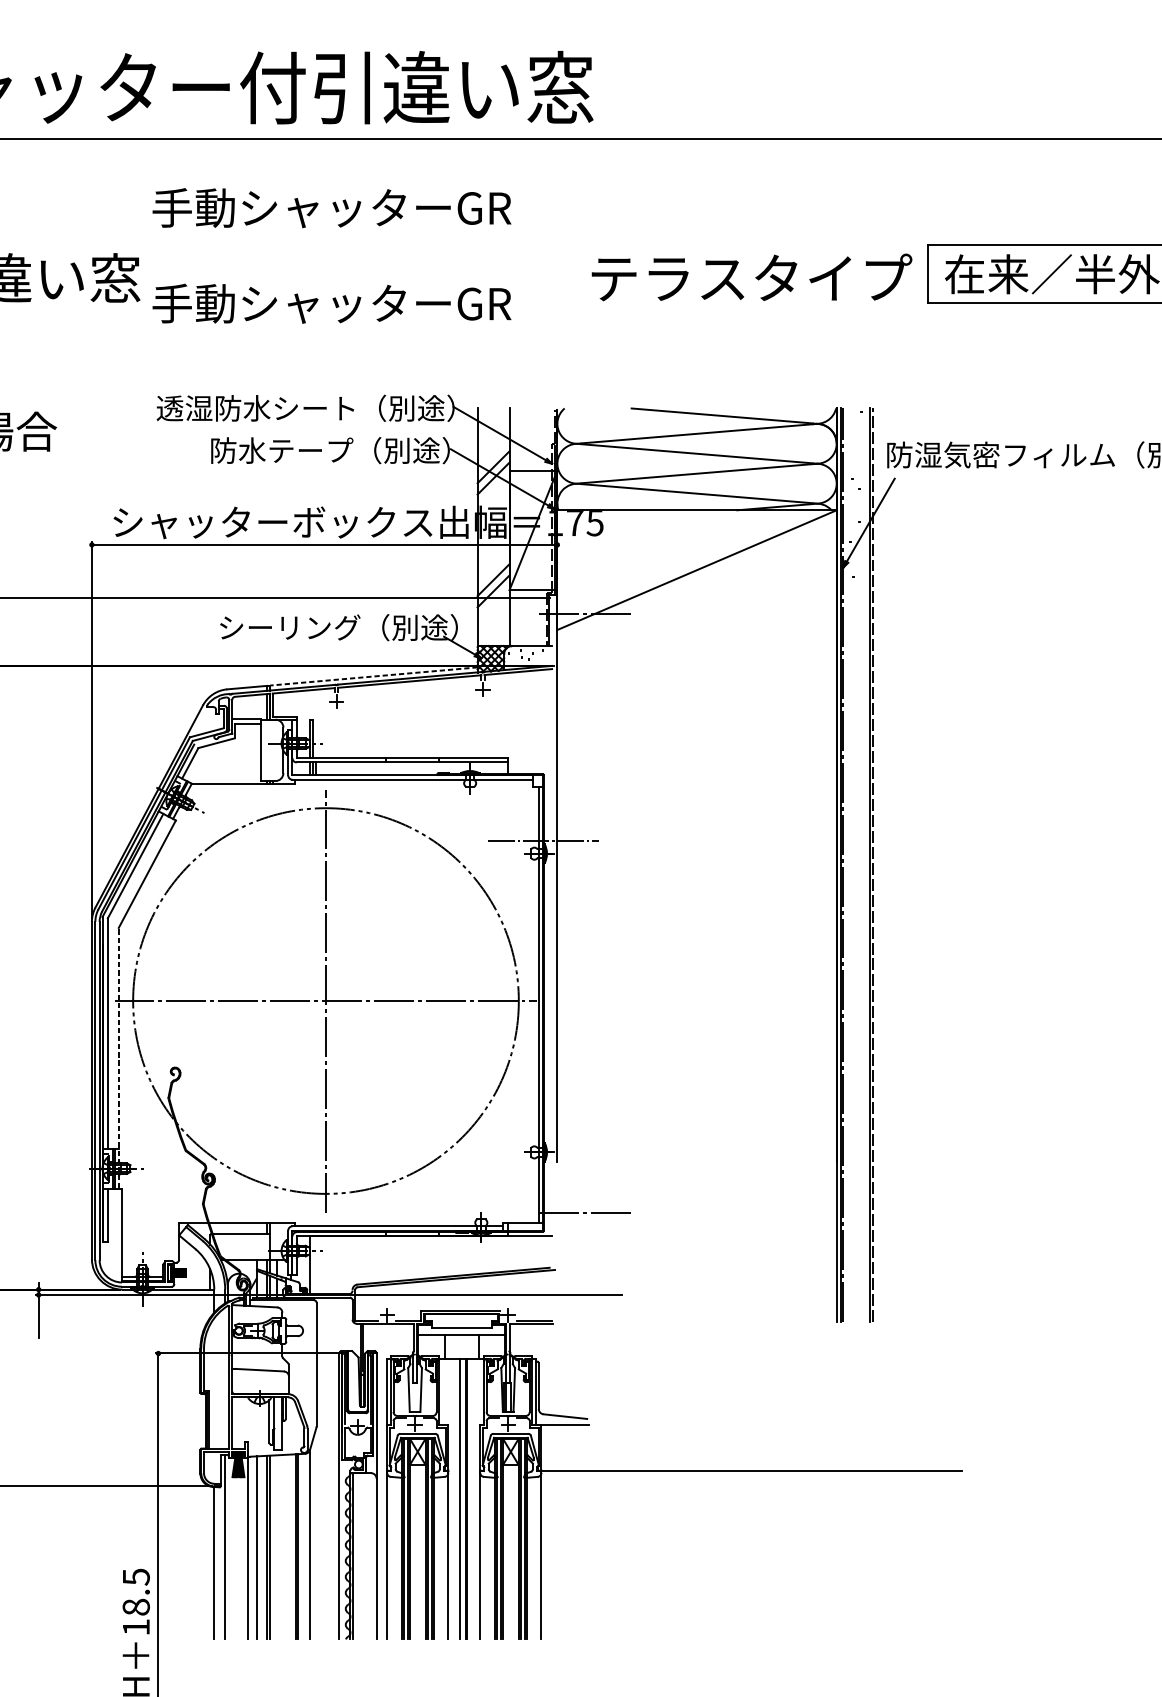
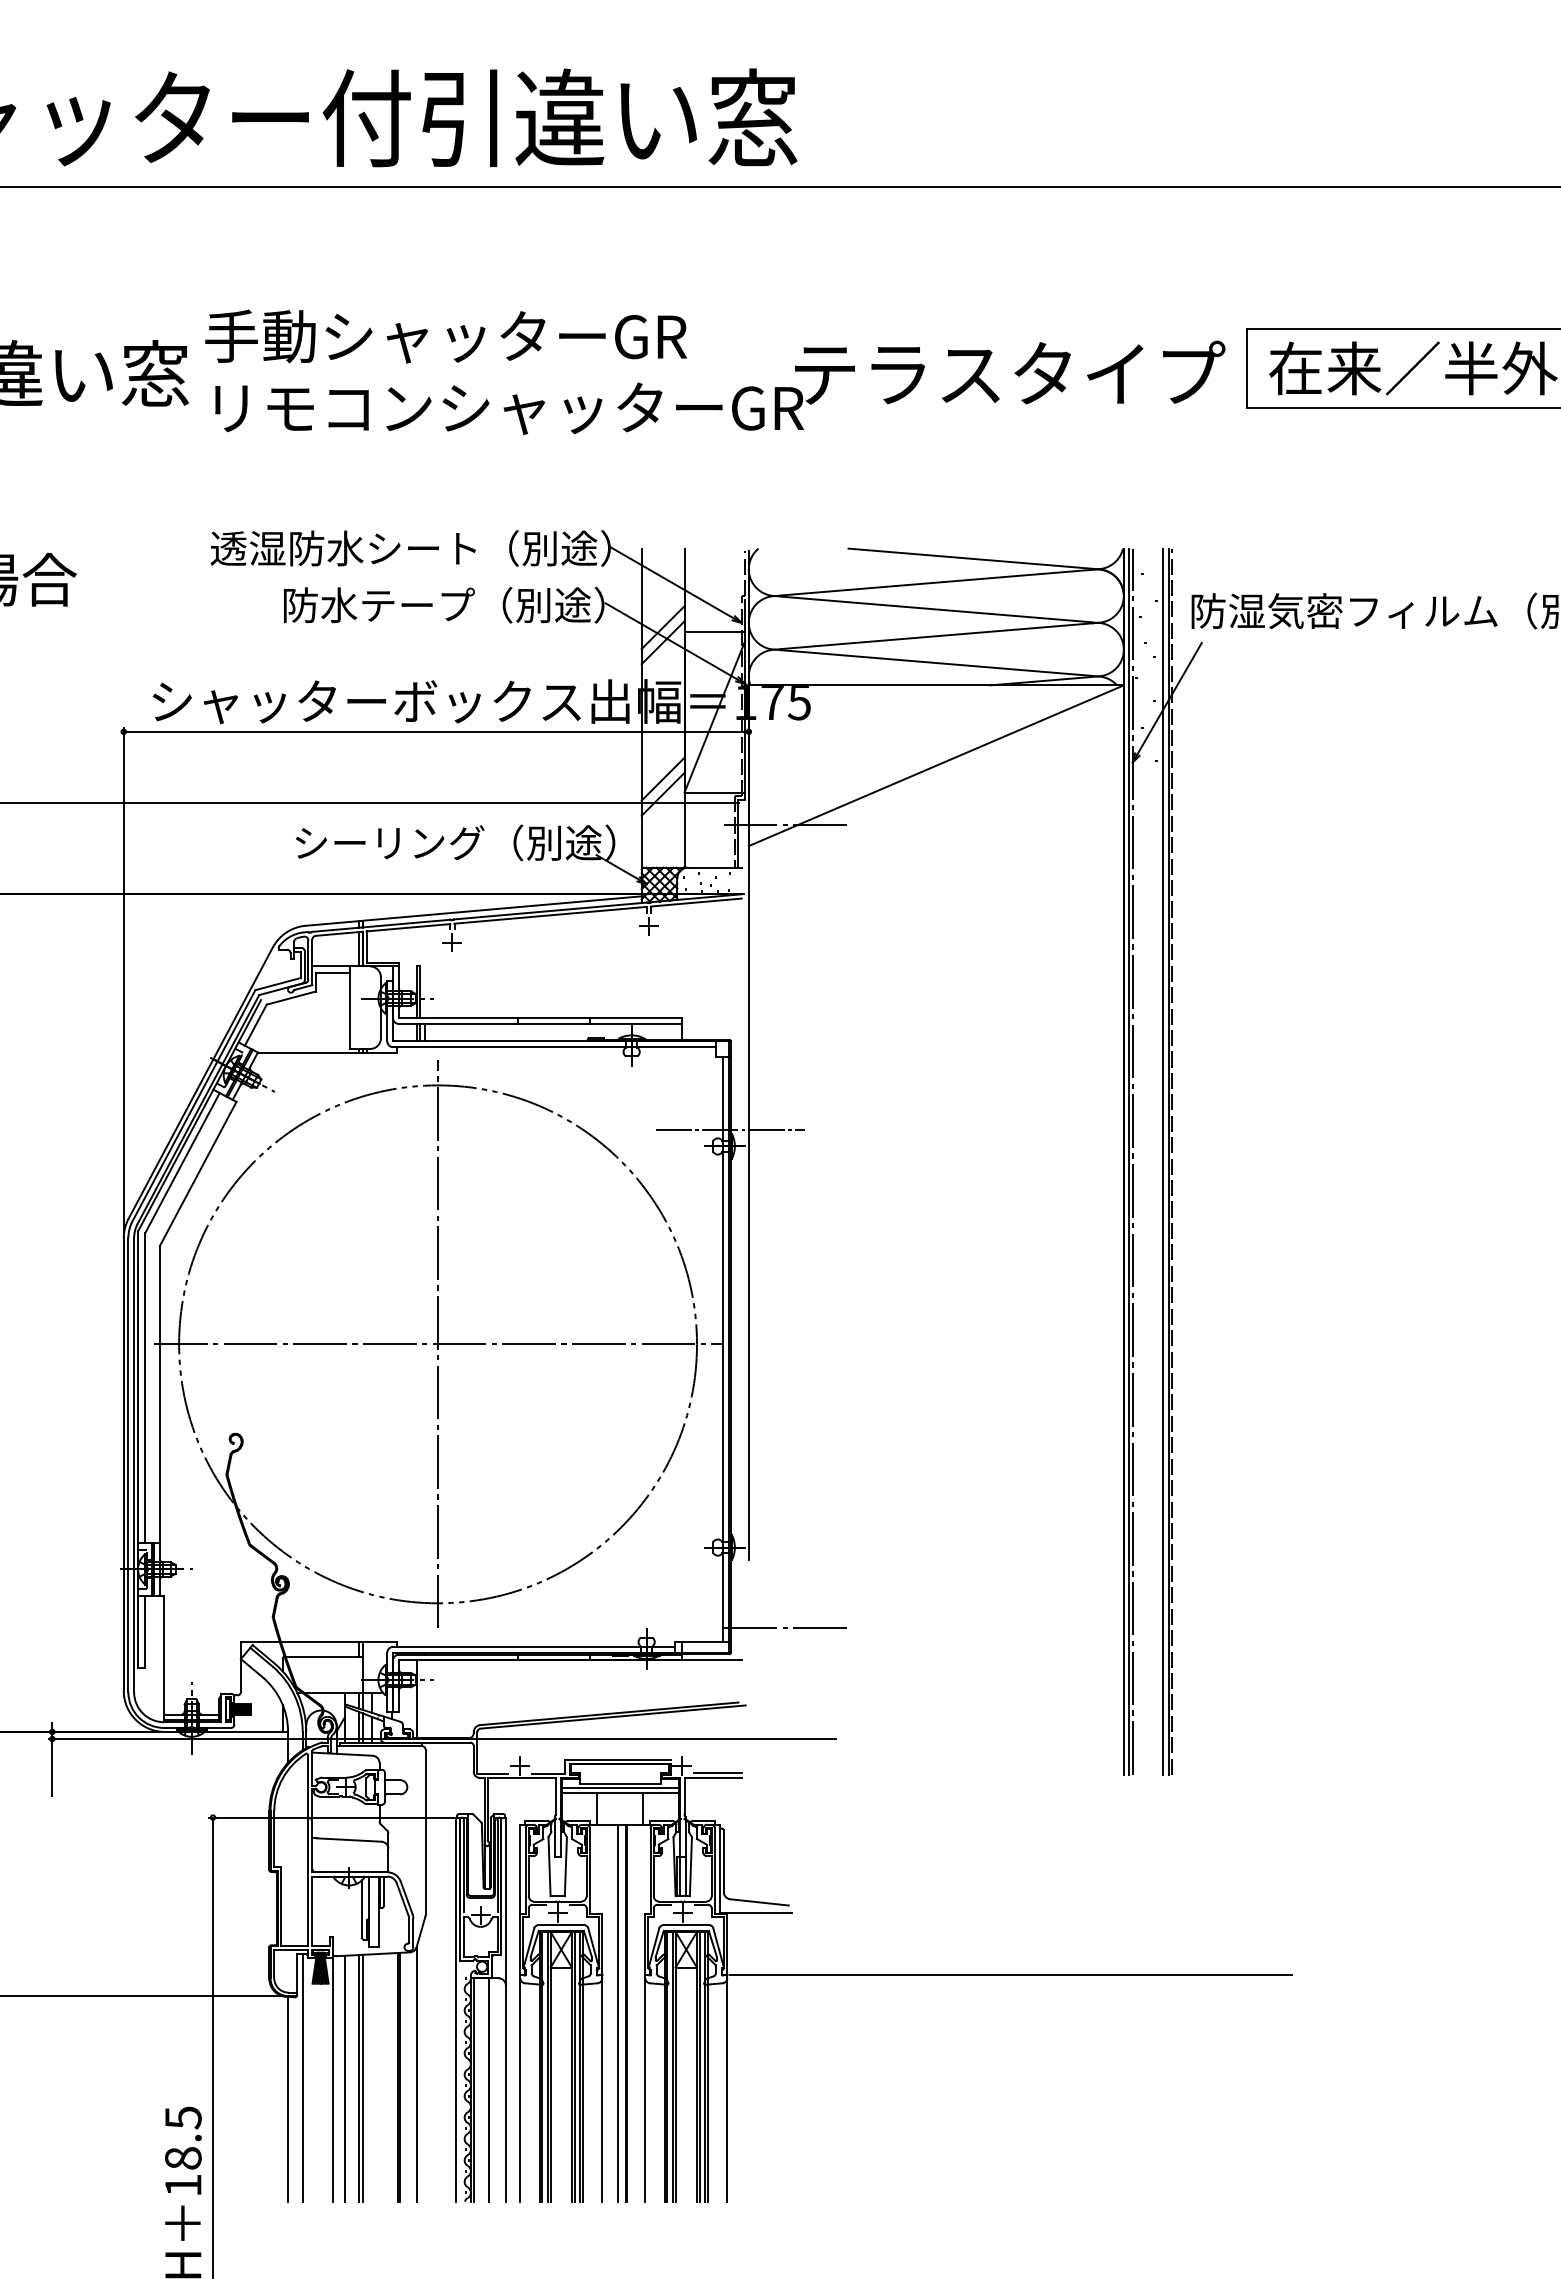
text: (332, 208) -> (446, 336), moved
text: (375, 304) -> (504, 408), 手動シャッターGR -> リモコンシャッターGR
line: (373, 676) -> (502, 908), dashed -> solid
line: (866, 864) -> (1163, 1161), added
line: (118, 1057) -> (159, 1420), dashed -> solid
line: (461, 1331) -> (619, 1787), added
line: (363, 1555) -> (488, 2089), added

